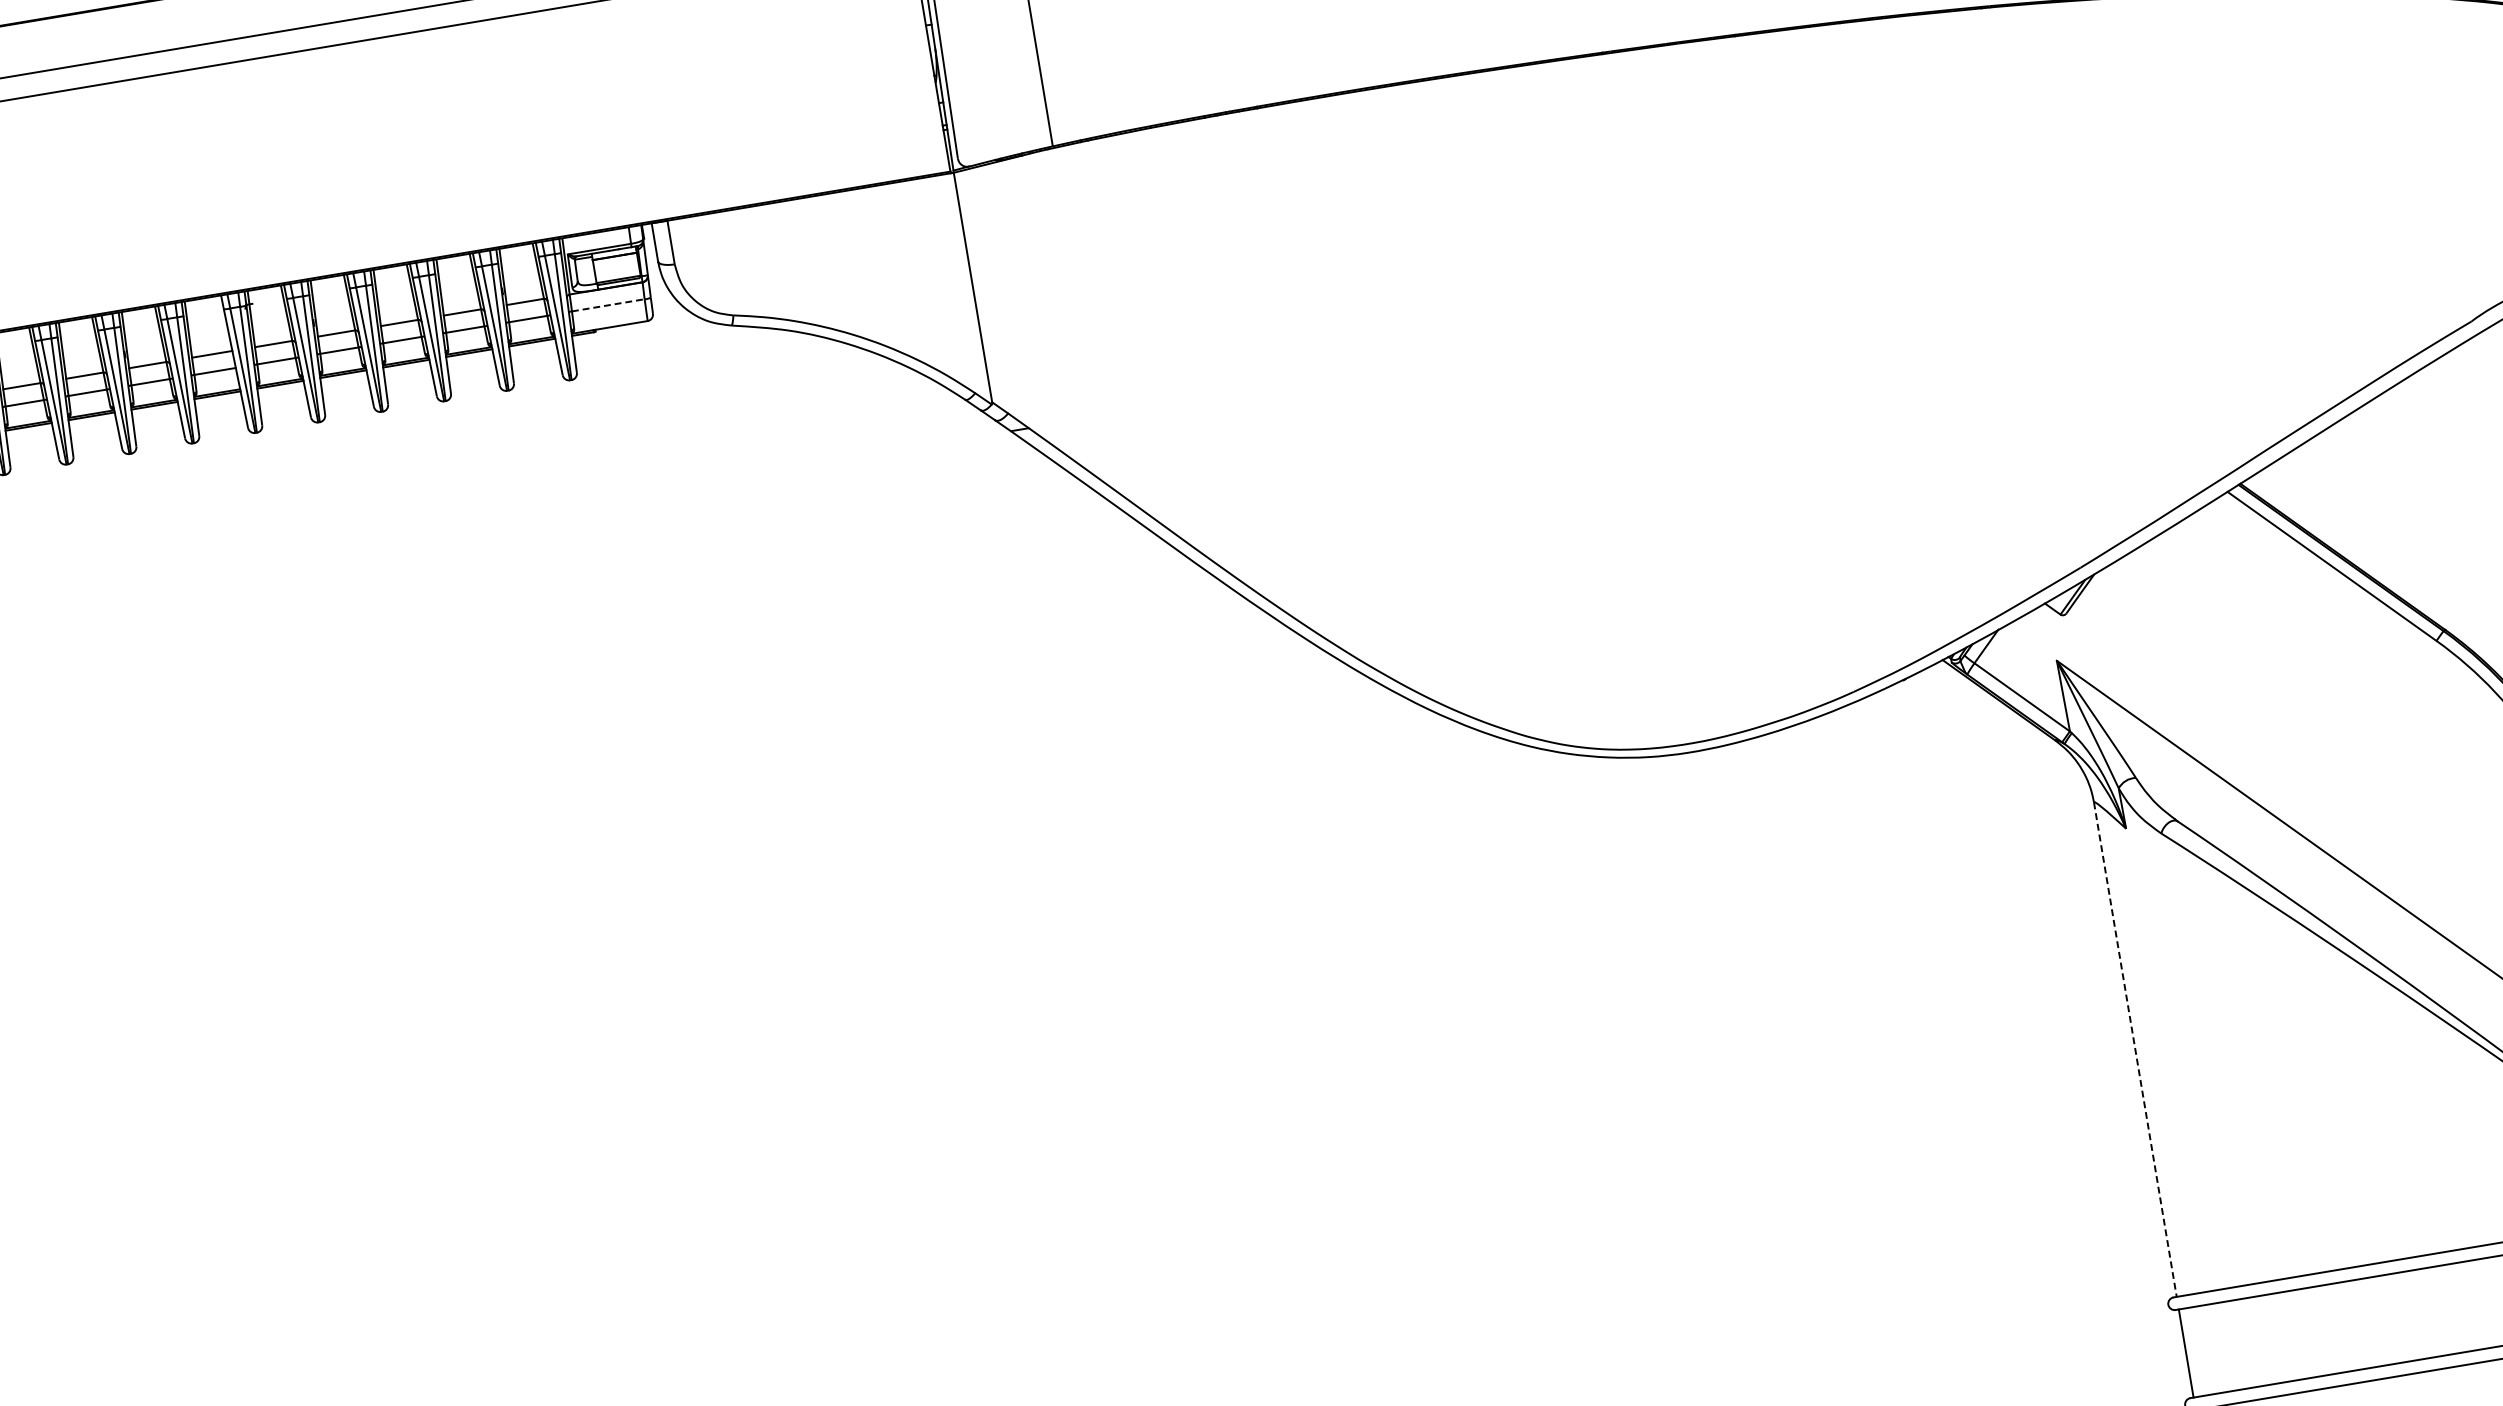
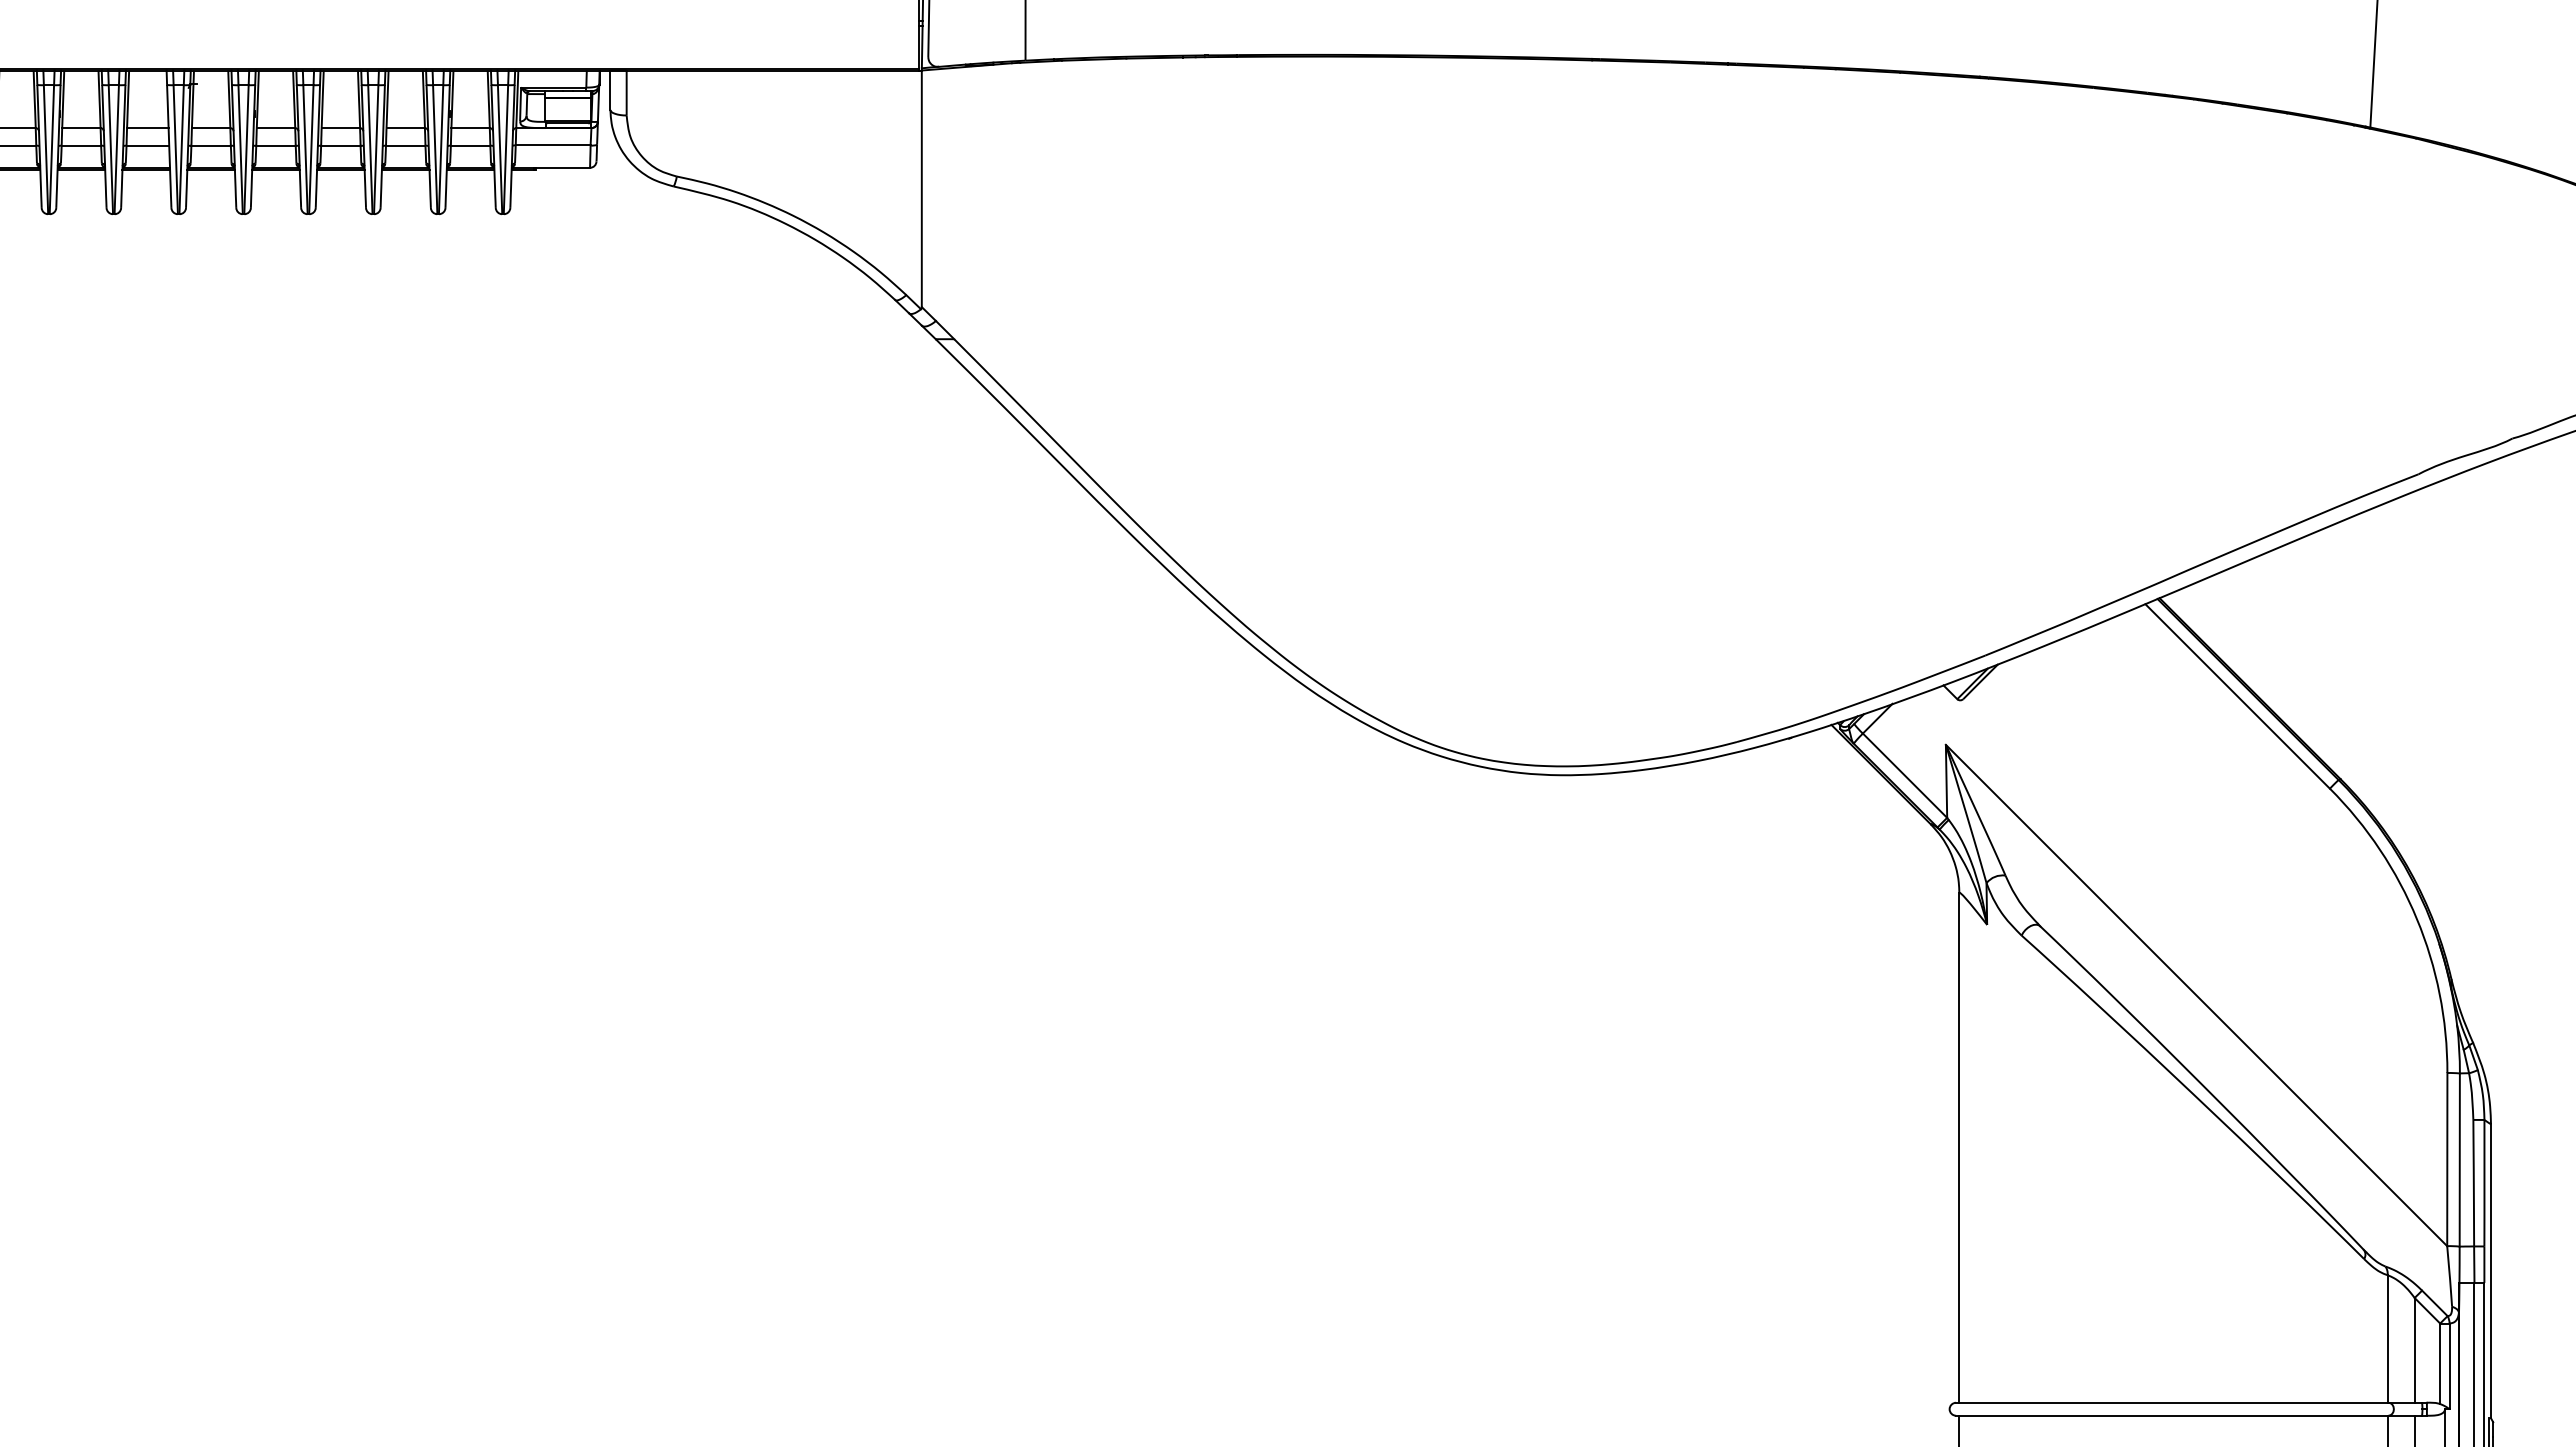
line: (608, 305) -> (553, 145), dashed -> solid
line: (2135, 1050) -> (1959, 1148), dashed -> solid

